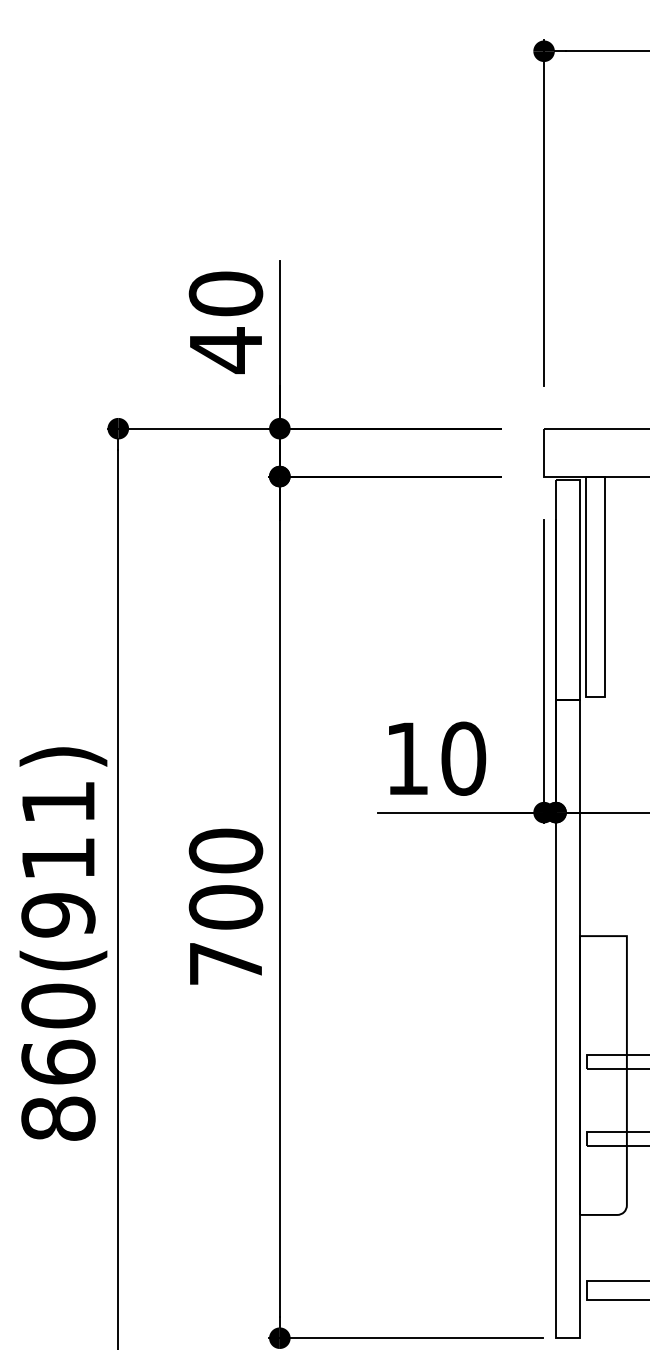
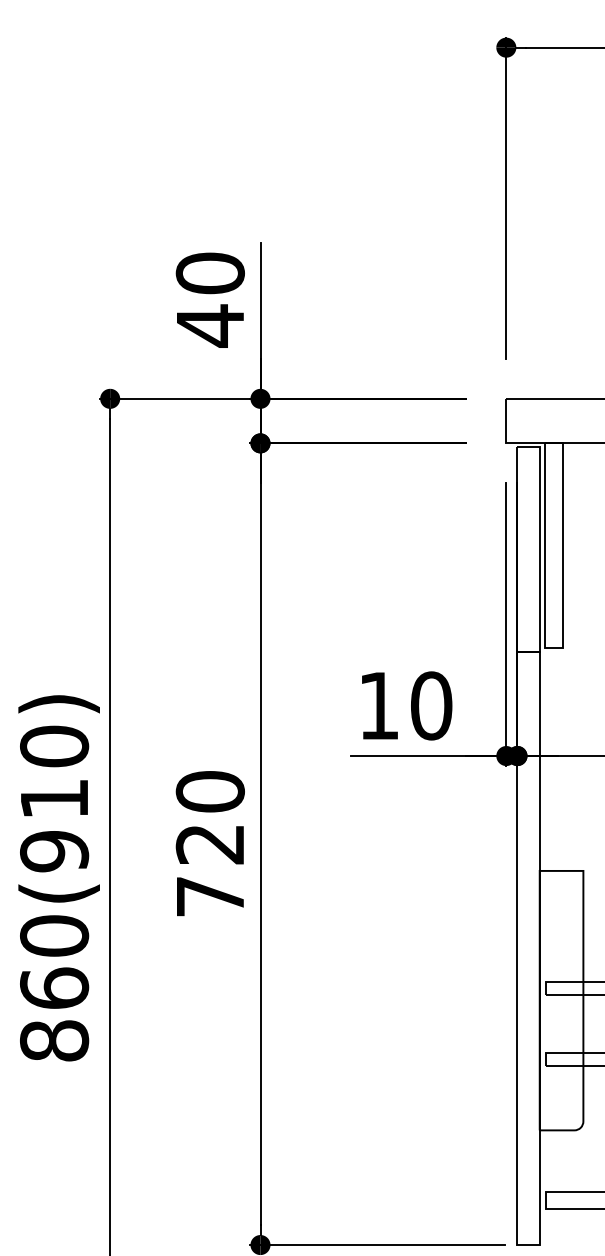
text: (58, 802) -> (54, 746), 860(911) -> 860(910)
text: (225, 907) -> (209, 844), 700 -> 720

